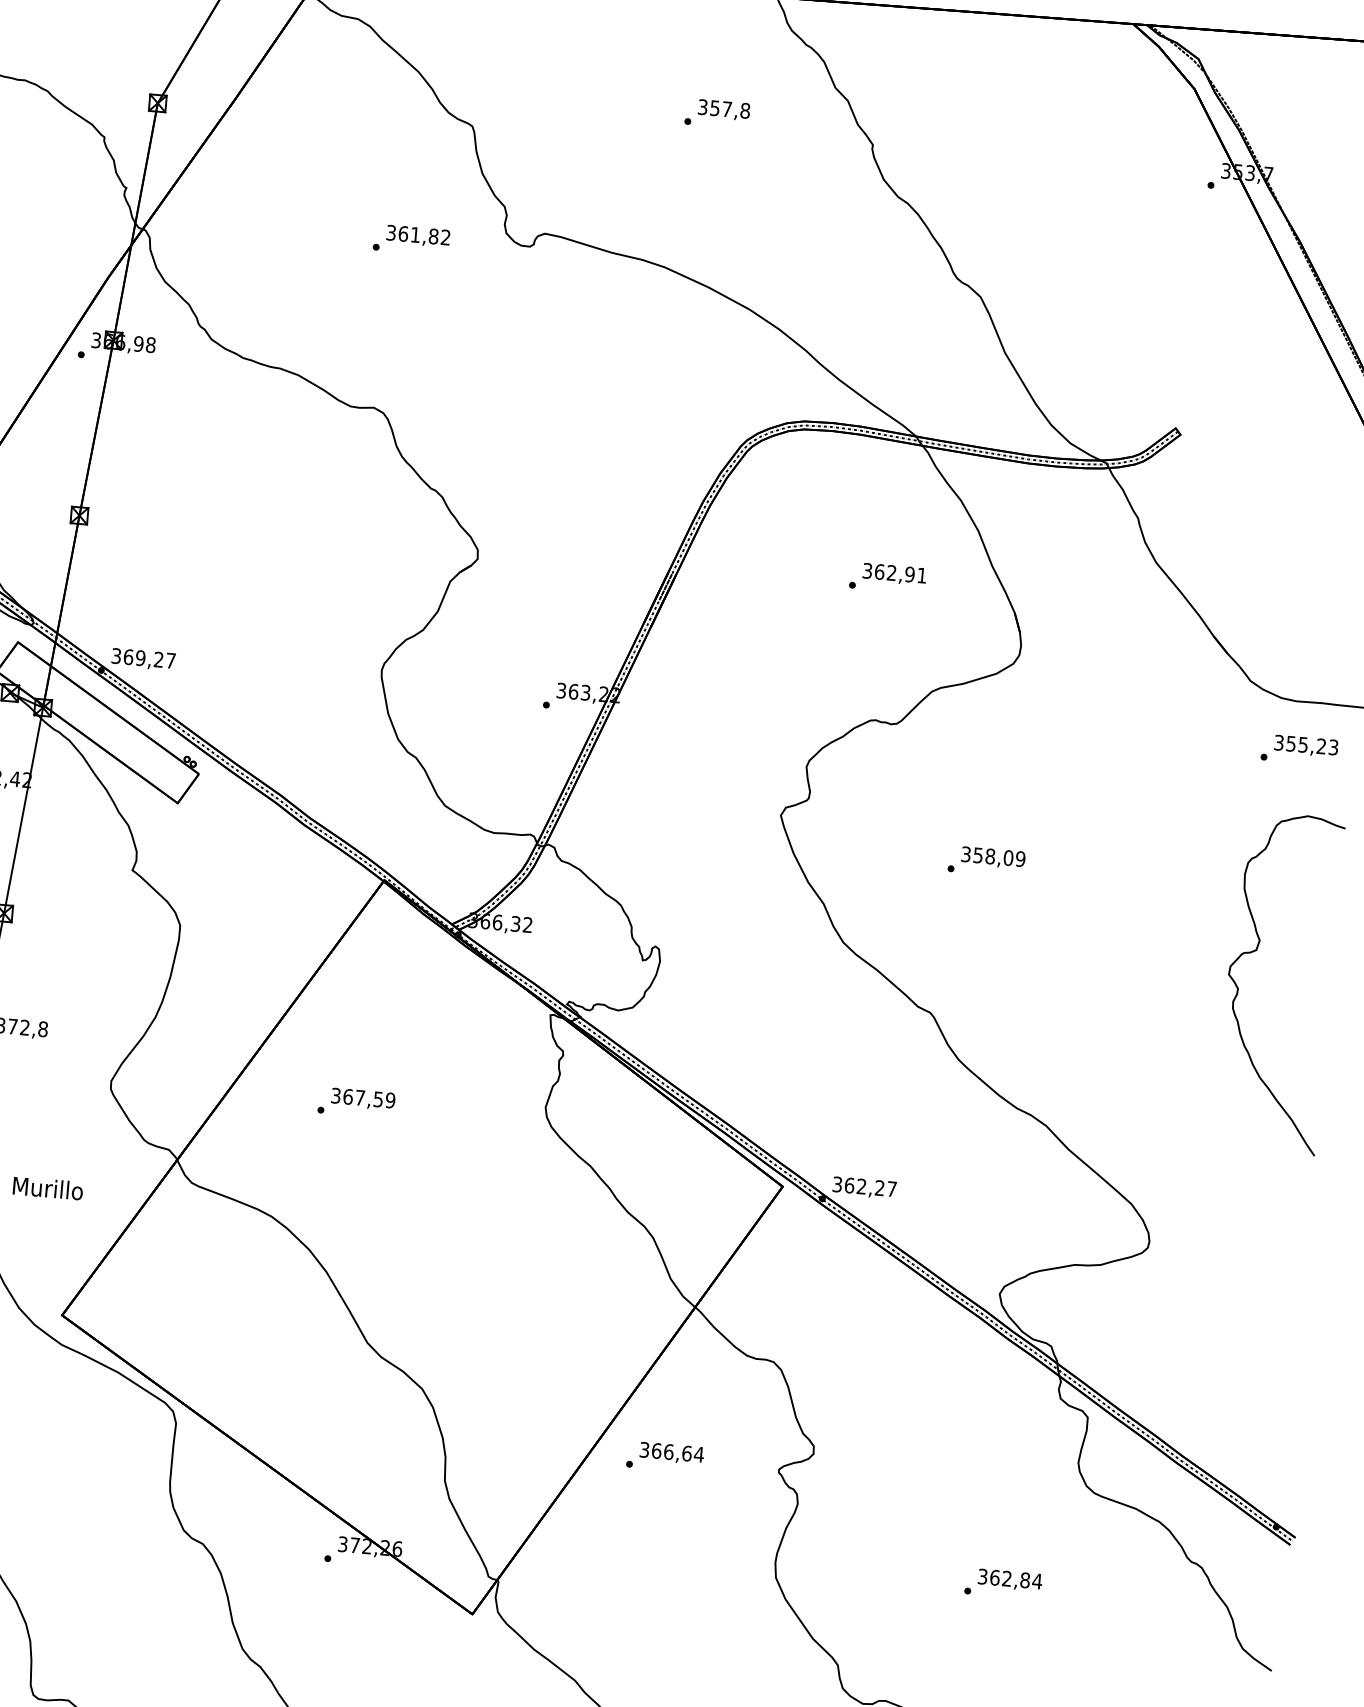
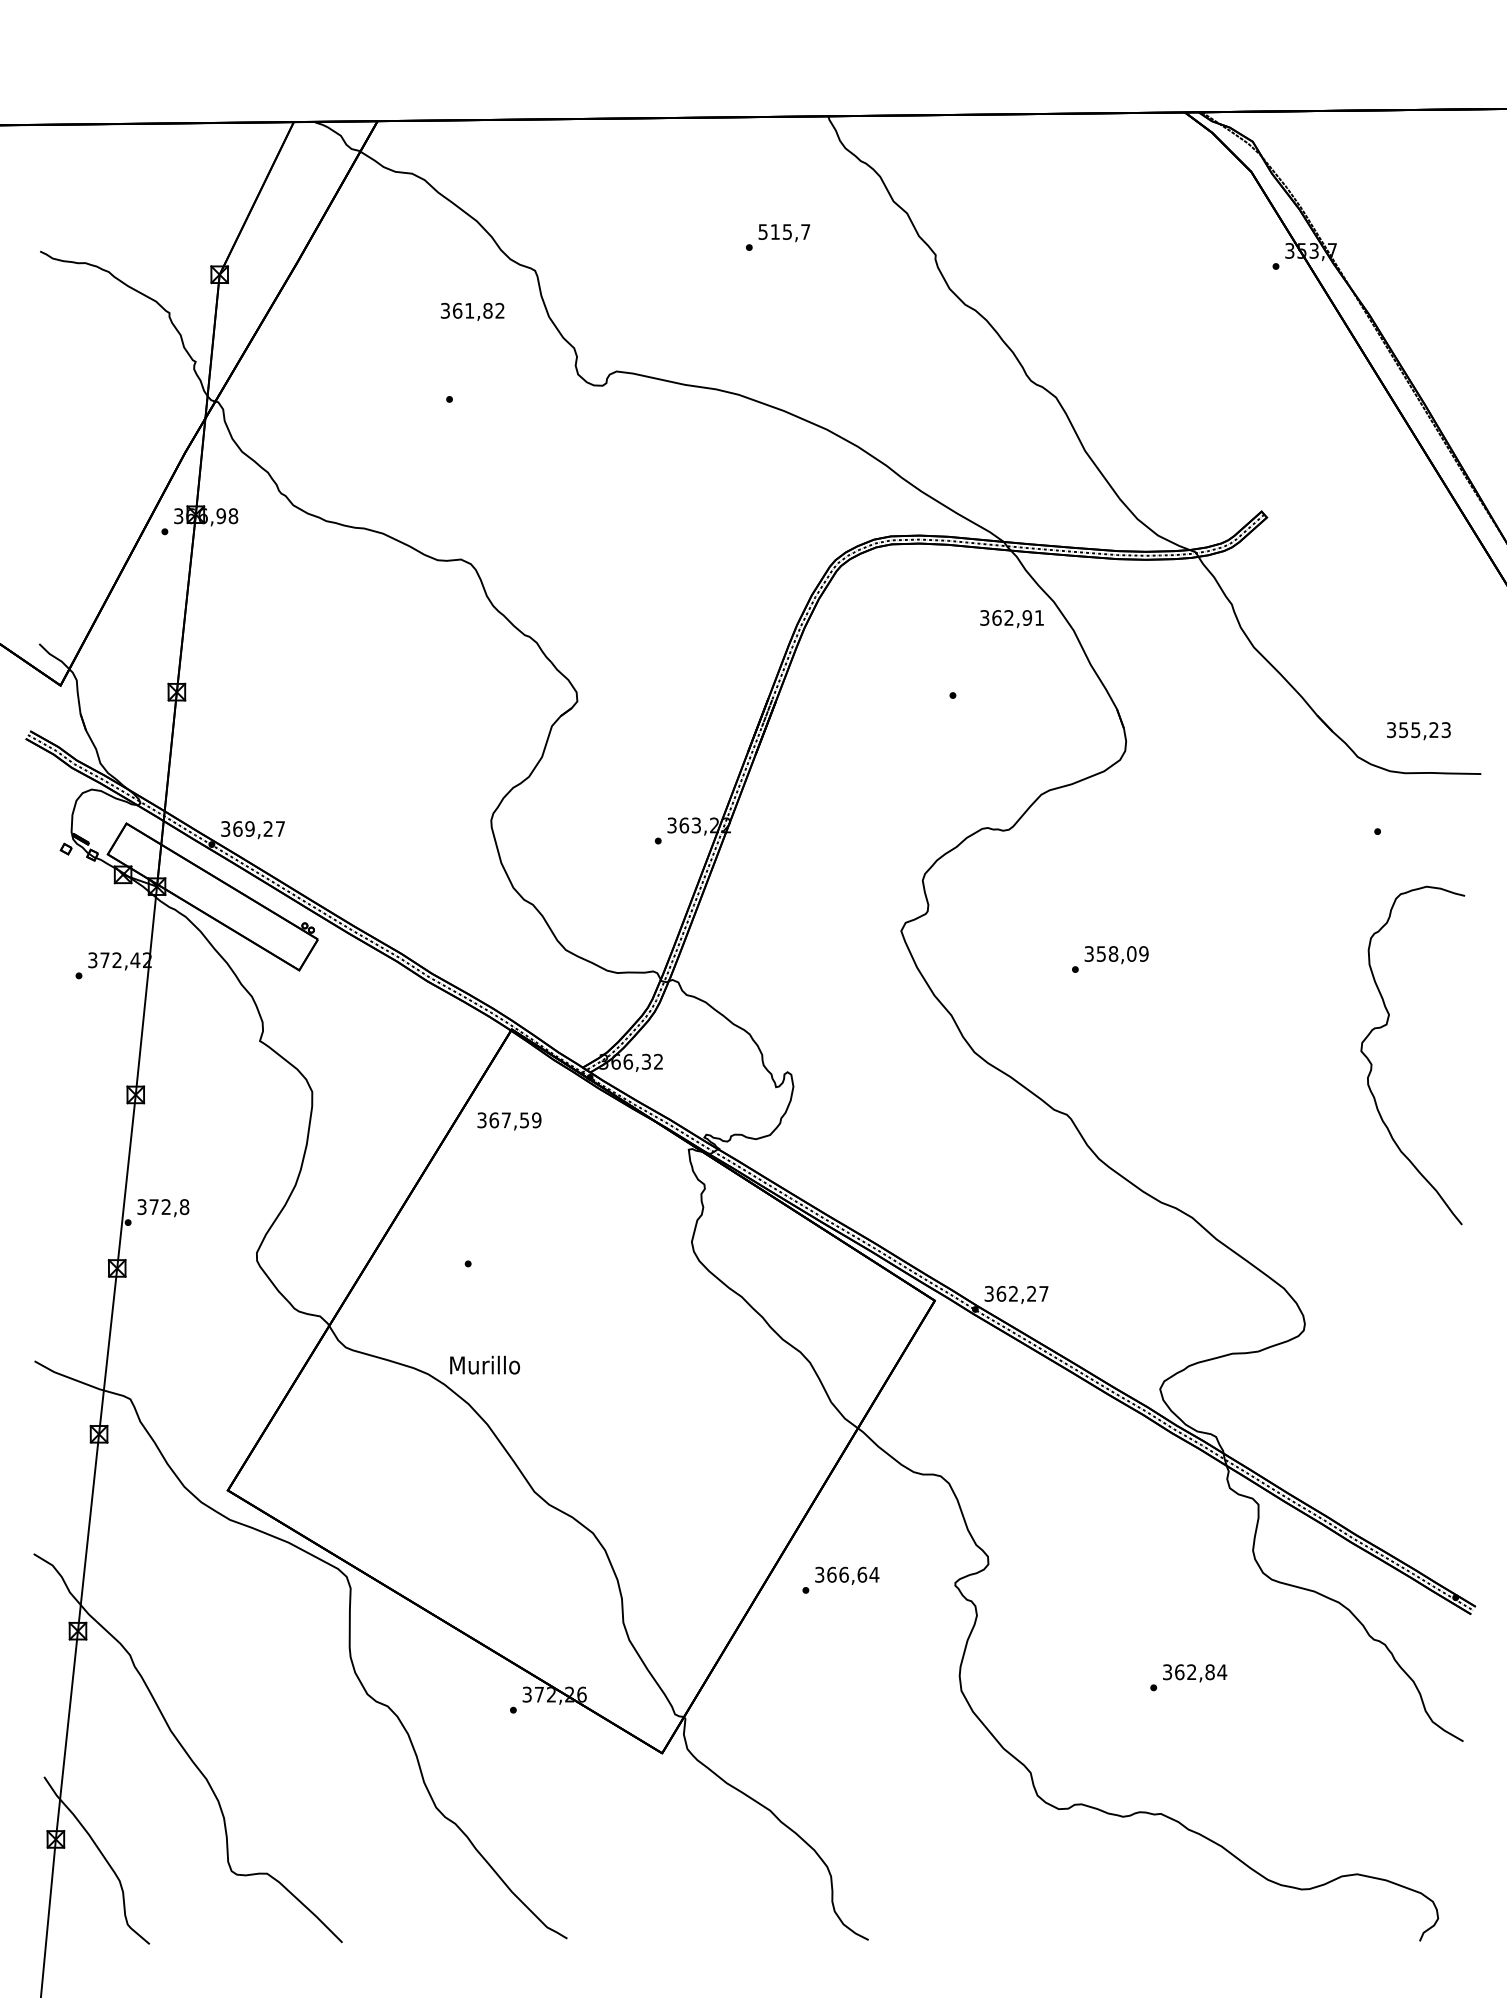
text: (724, 108) -> (784, 231), 357,8 -> 515,7
text: (418, 235) -> (472, 311), moved
text: (894, 574) -> (1011, 619), moved
text: (1305, 746) -> (1418, 731), moved
text: (363, 1099) -> (509, 1121), moved
text: (47, 1187) -> (484, 1364), moved

